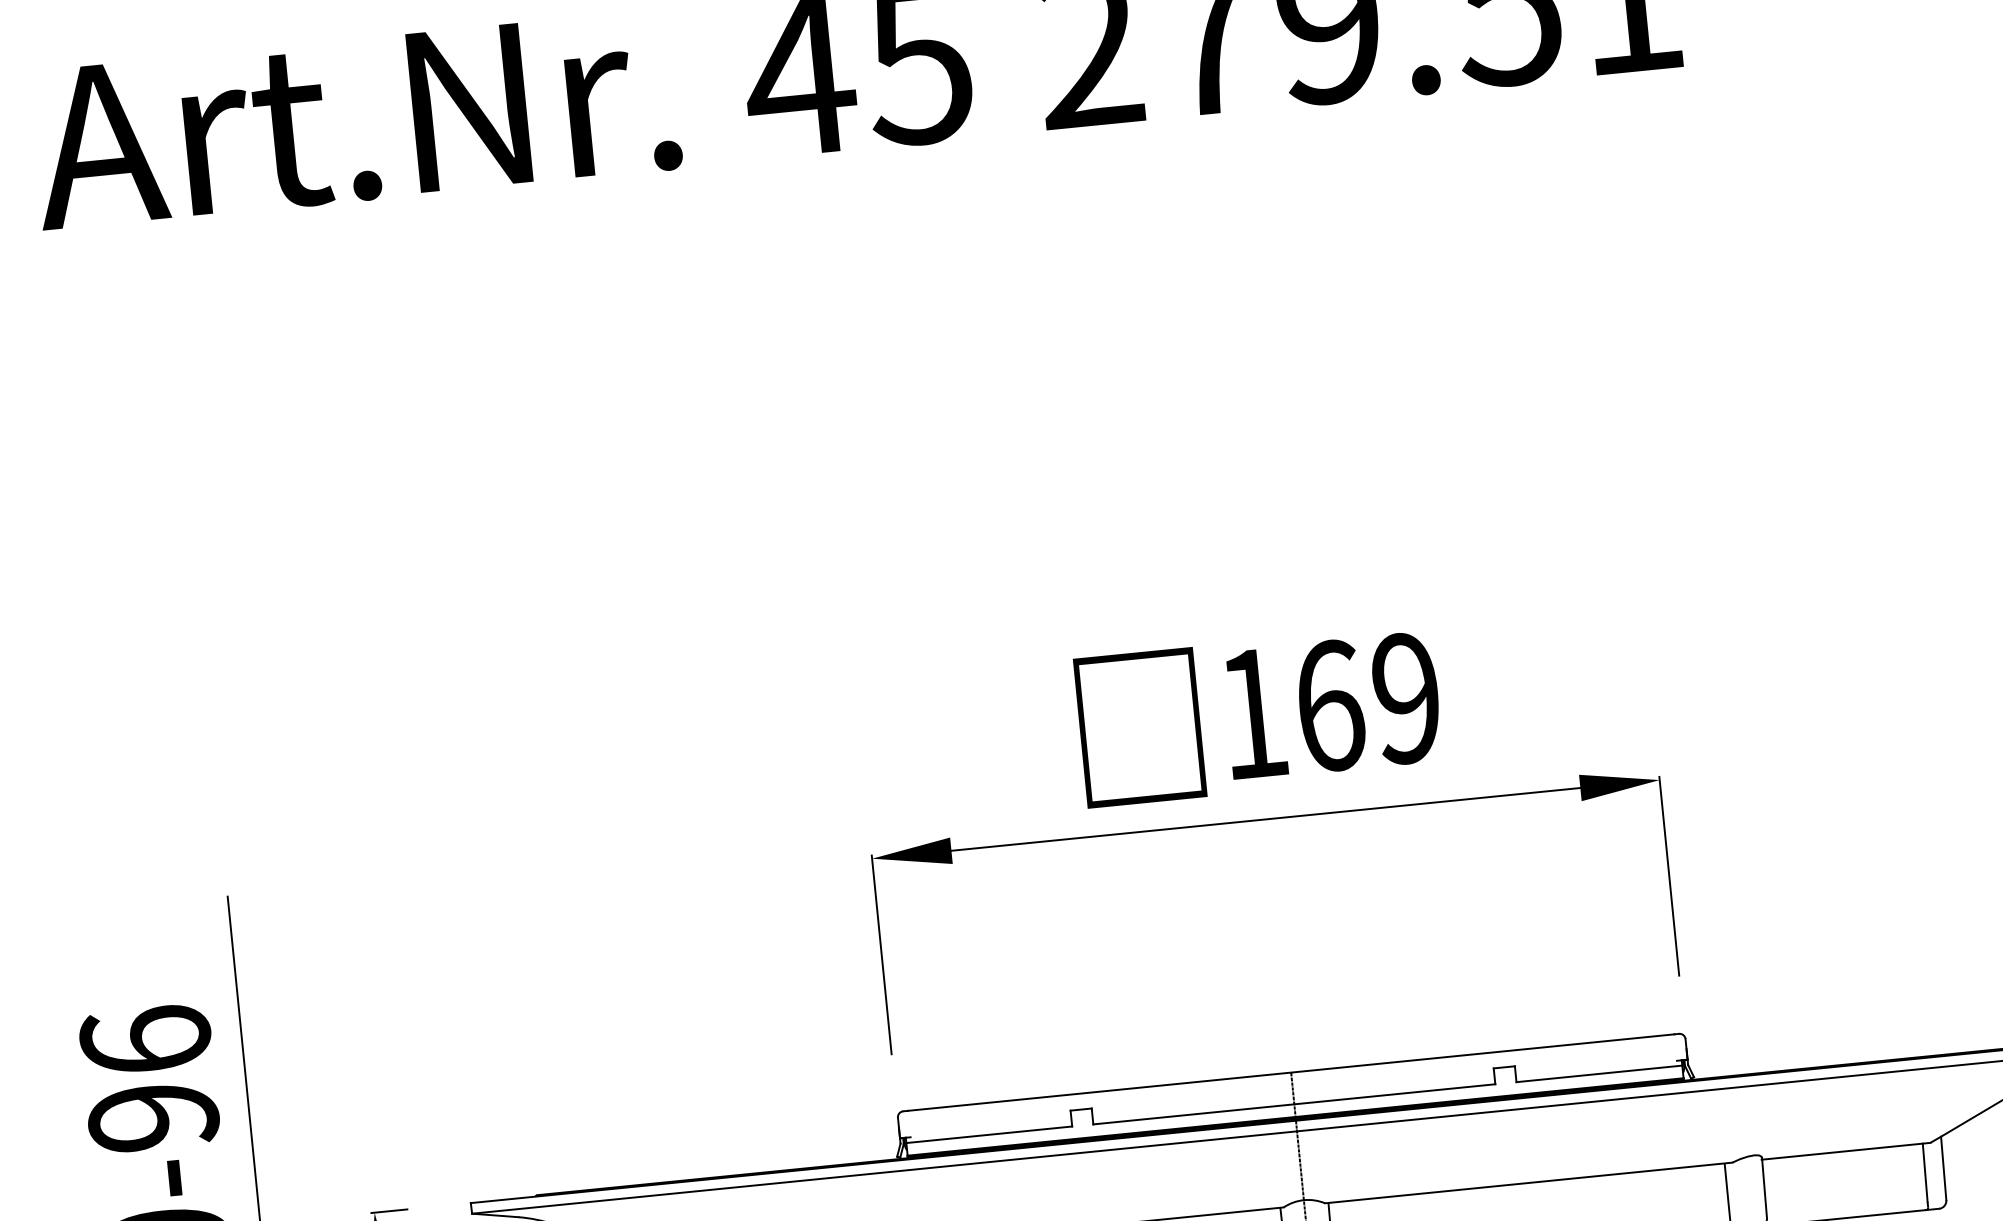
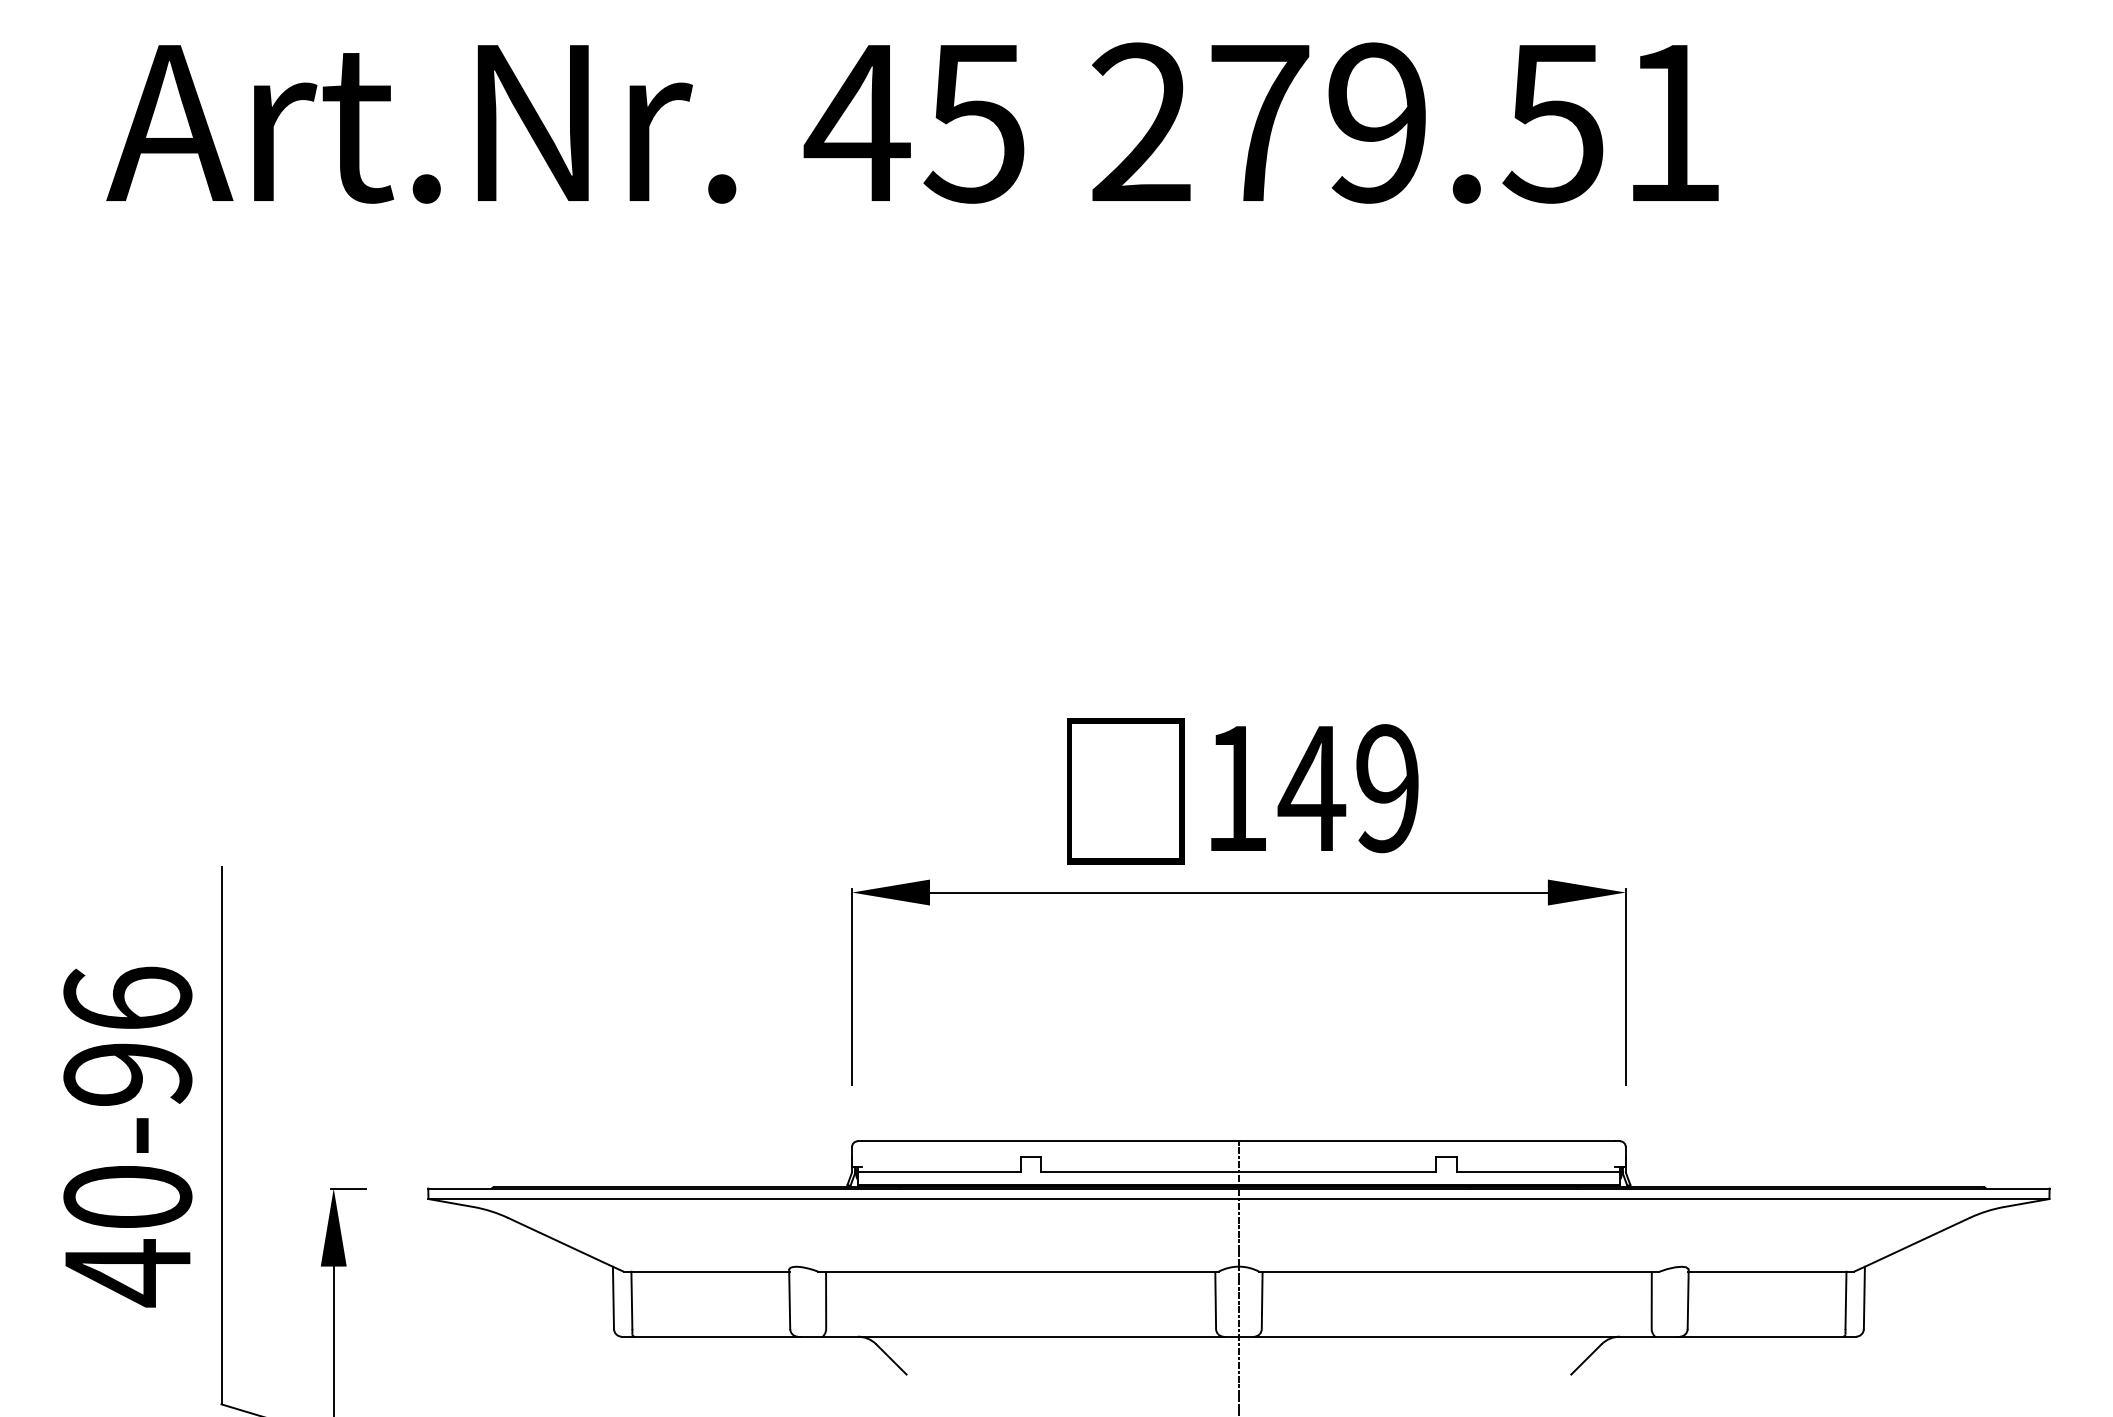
text: (1329, 706) -> (1311, 788), 169 -> 149

